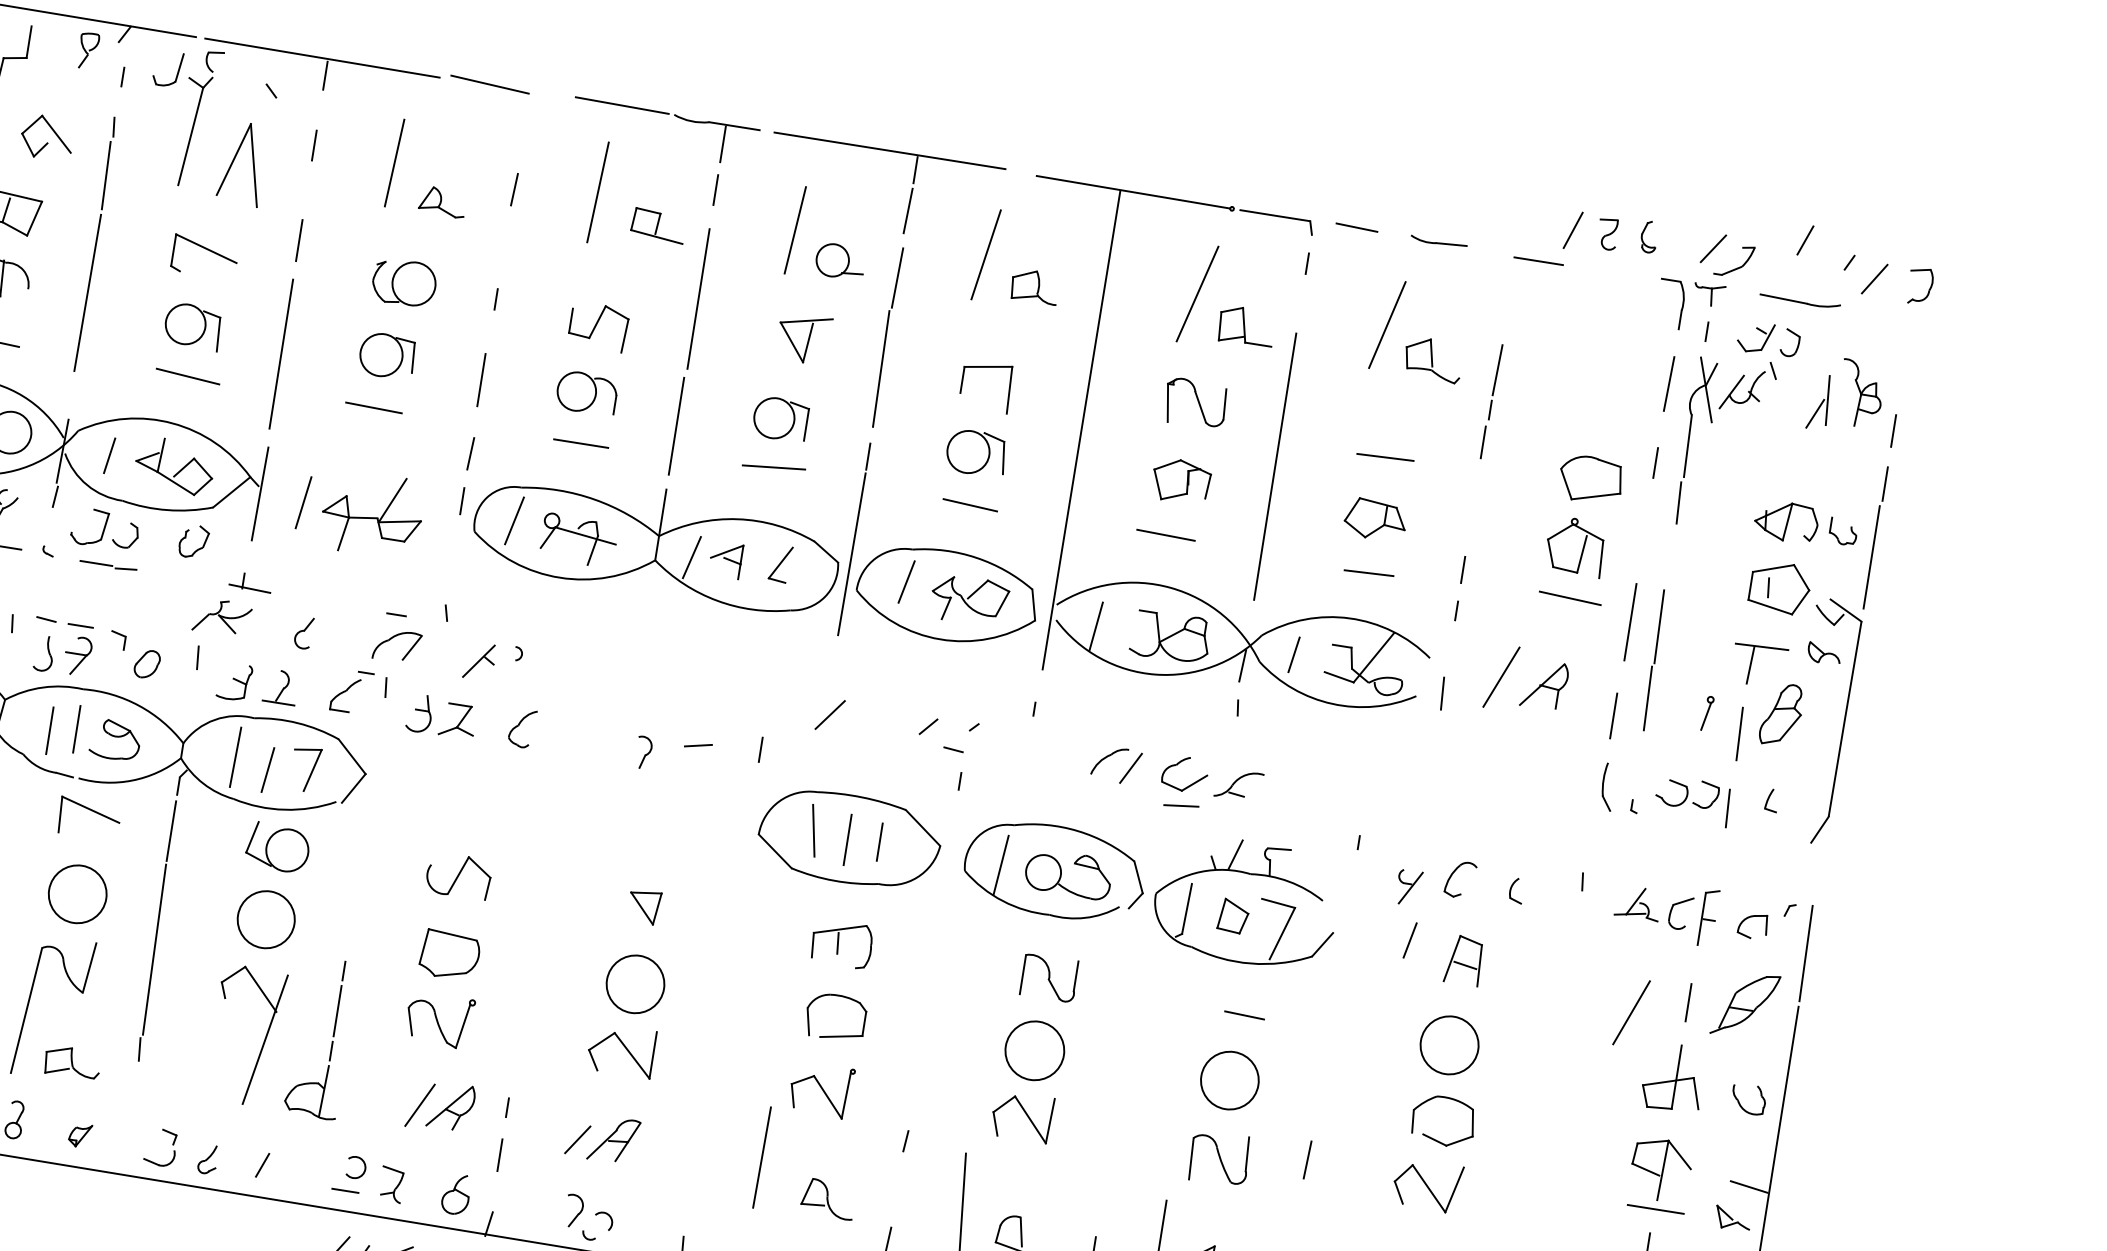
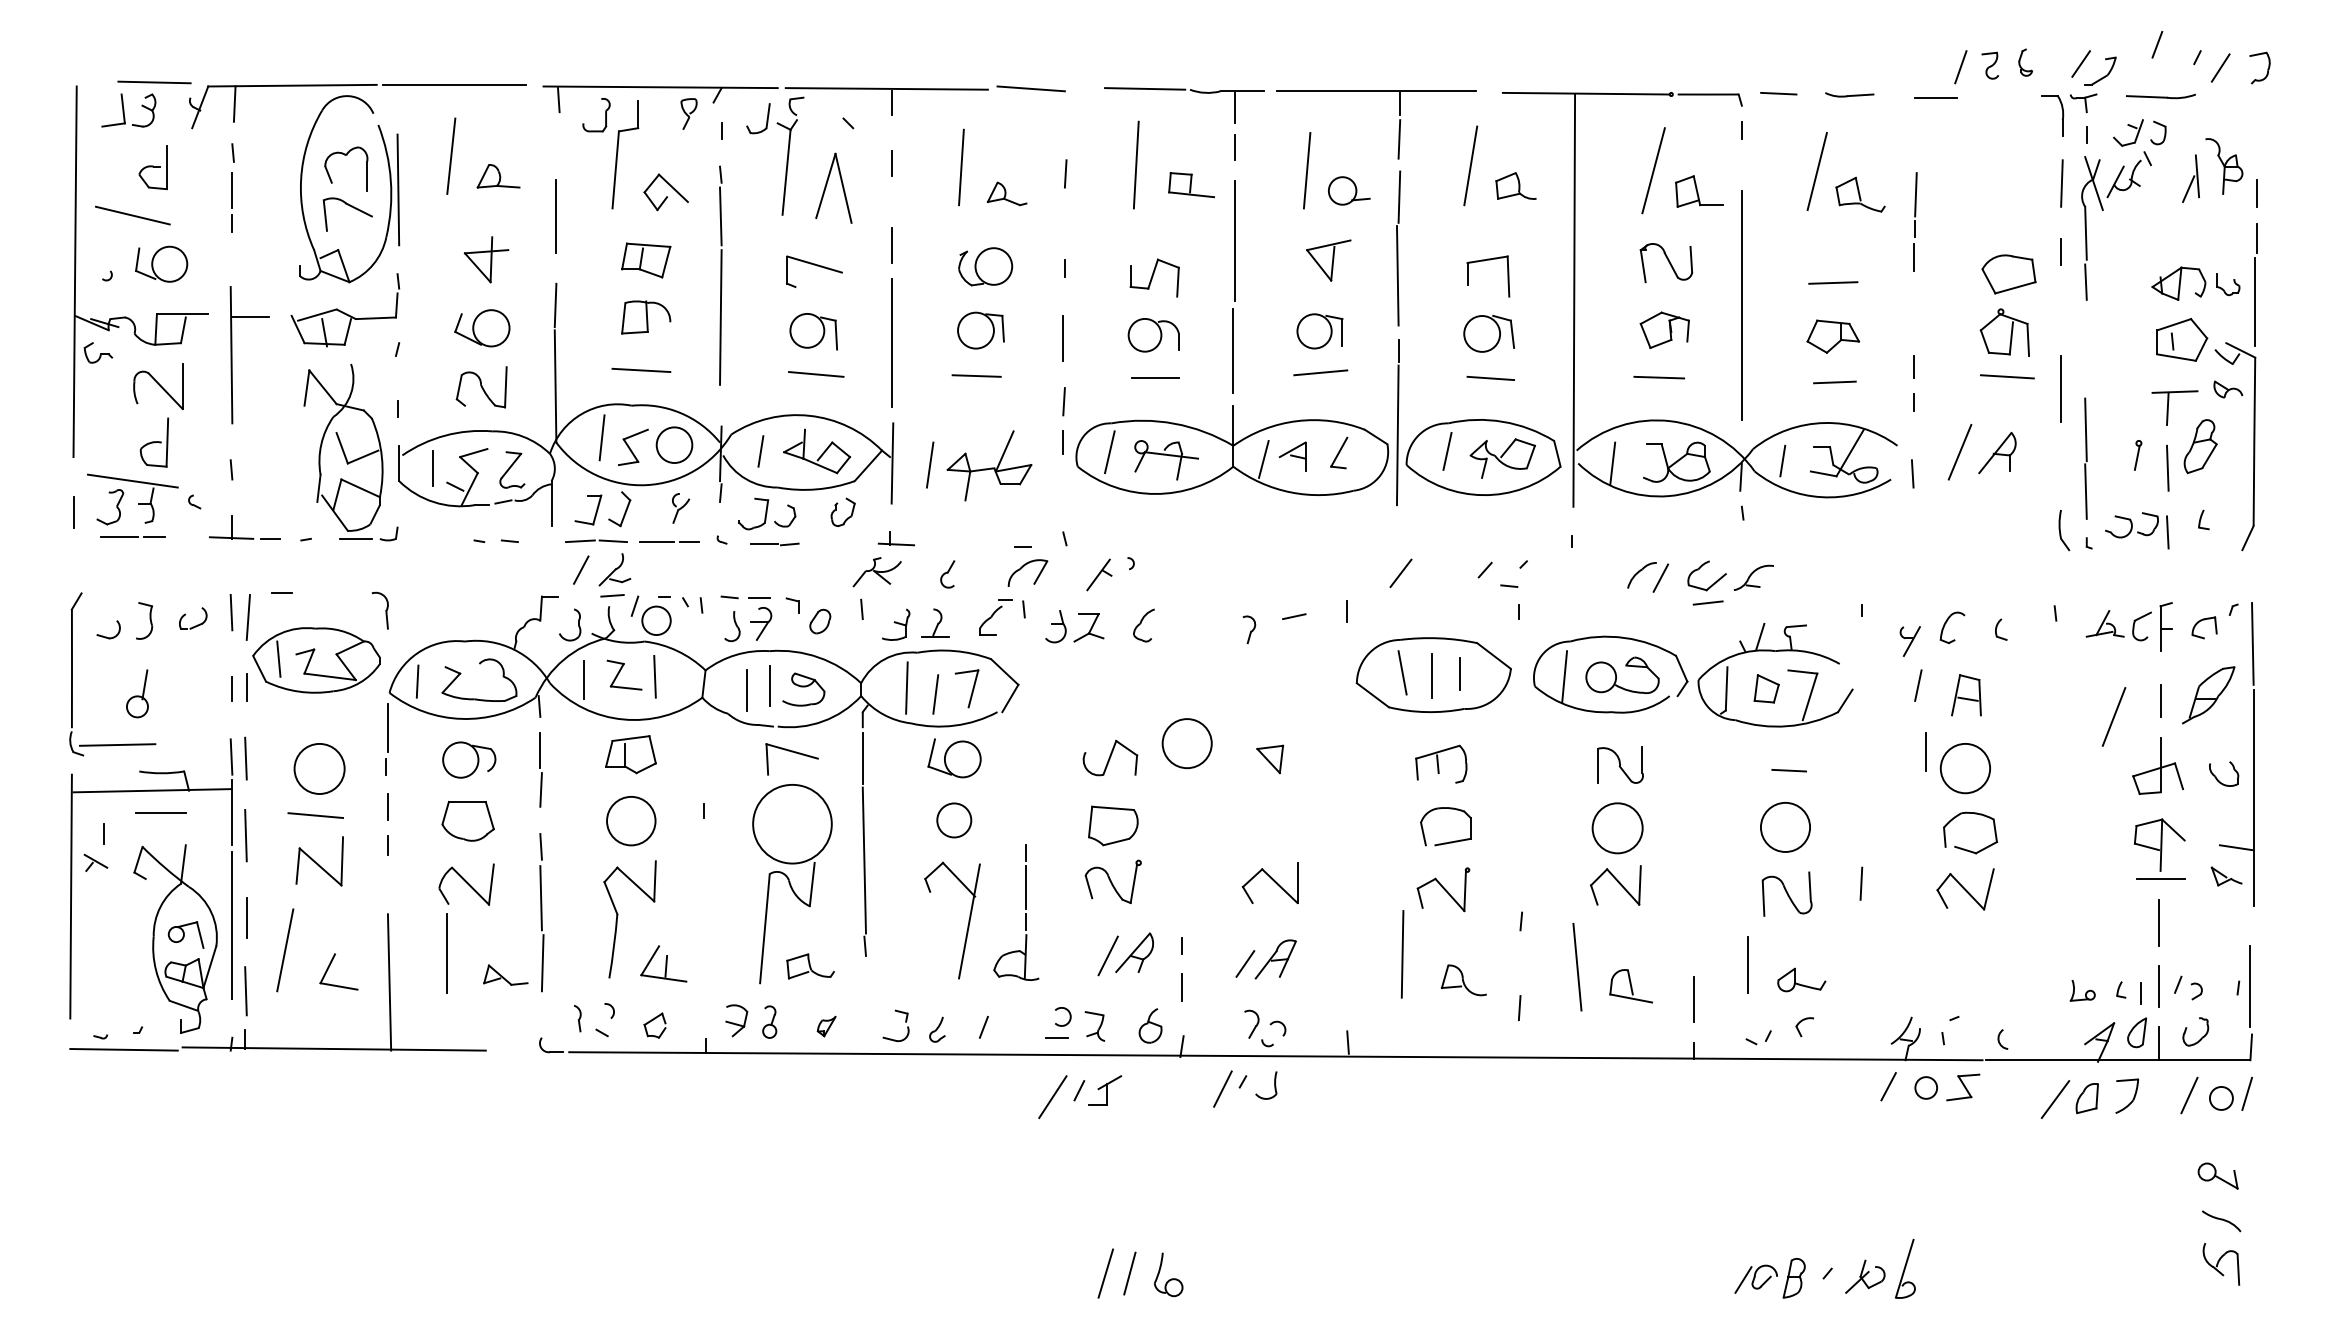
line: (1653, 659) -> (2085, 458), moved
line: (1613, 715) -> (1925, 751), moved
circle: (77, 893) -> (792, 823), size x1.6
circle: (266, 919) -> (954, 820), size x0.7
circle: (634, 984) -> (1186, 743), moved

